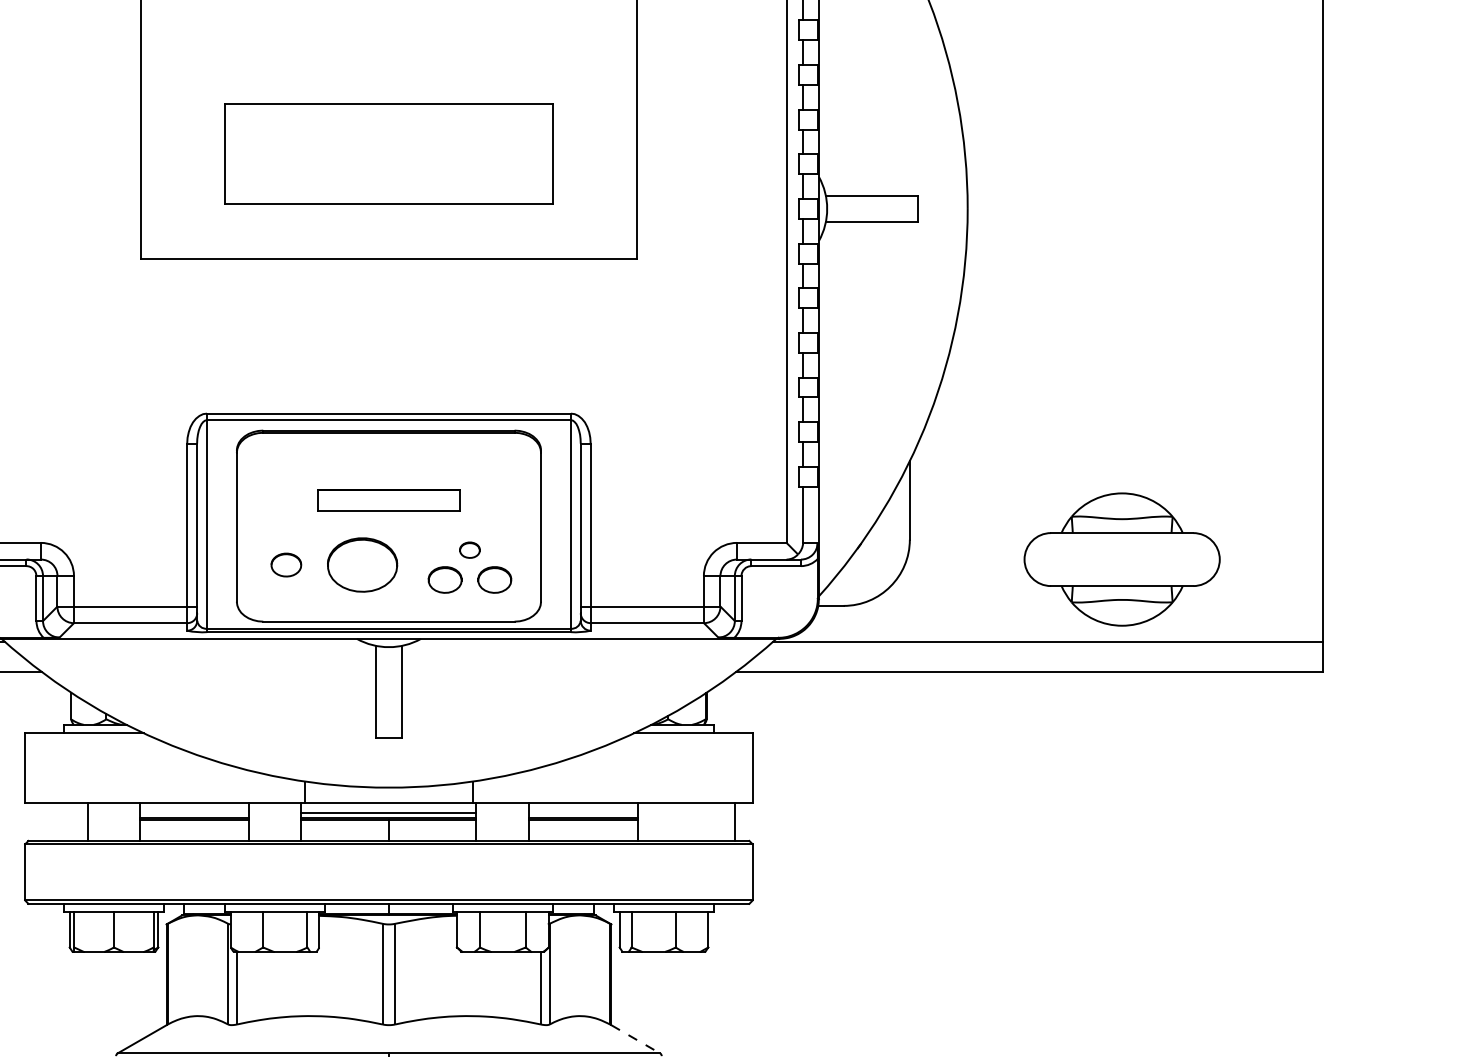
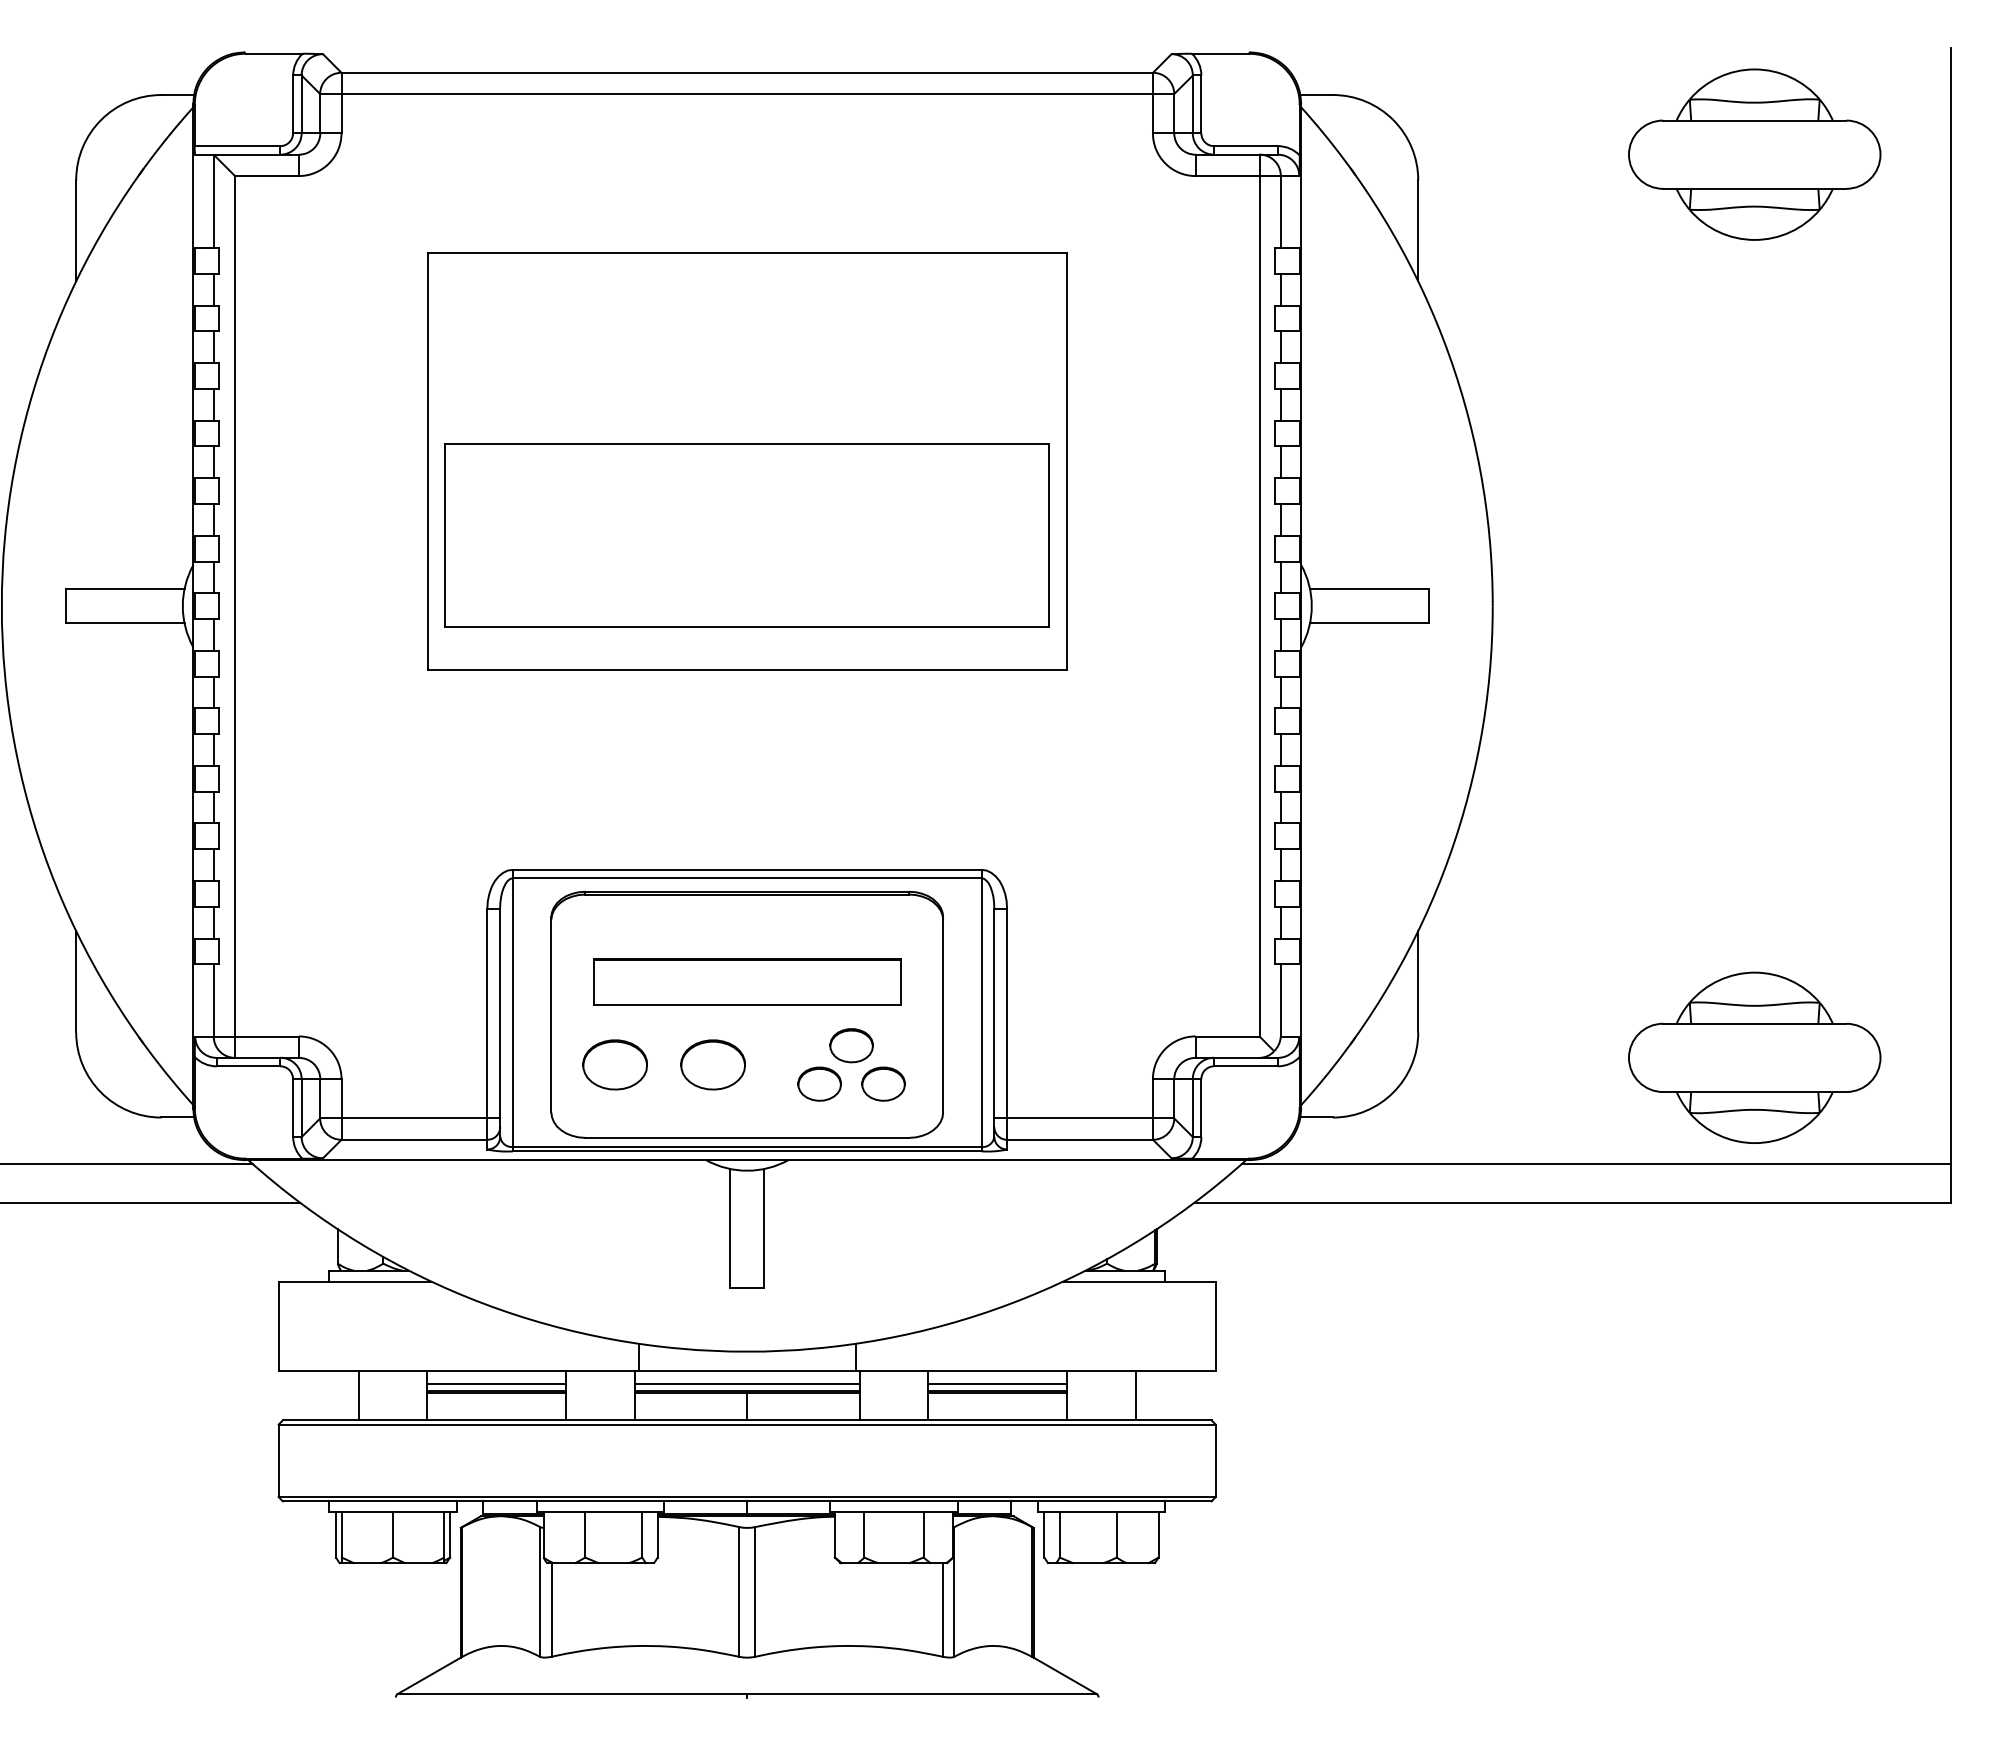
part: (388, 154) -> (746, 535), size x1.43
part: (389, 500) -> (747, 981), size x1.67
part: (469, 549) -> (851, 1045), size x1.67
part: (1121, 559) -> (1754, 1057), moved
part: (285, 564) -> (614, 1064), size x1.67
part: (361, 564) -> (712, 1064), size x0.71
line: (194, 812) -> (496, 1383), added
line: (583, 812) -> (997, 1383), added
line: (734, 821) -> (1135, 1395), moved
line: (636, 1039) -> (1065, 1676), dashed -> solid

